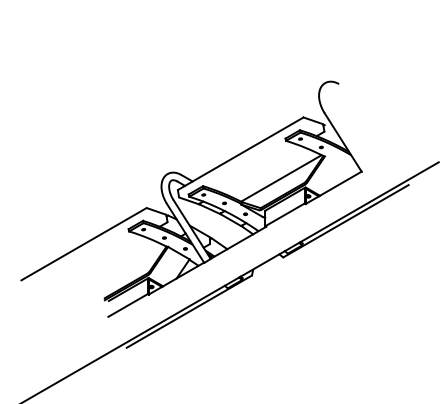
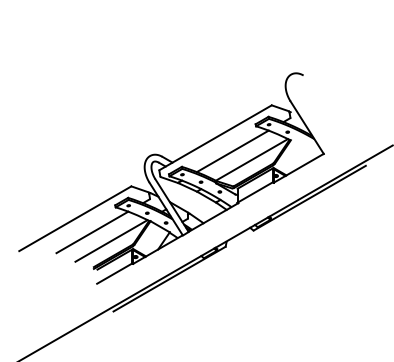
line: (259, 168) -> (232, 151), added
line: (103, 259) -> (92, 232), added
line: (124, 268) -> (111, 240), added

